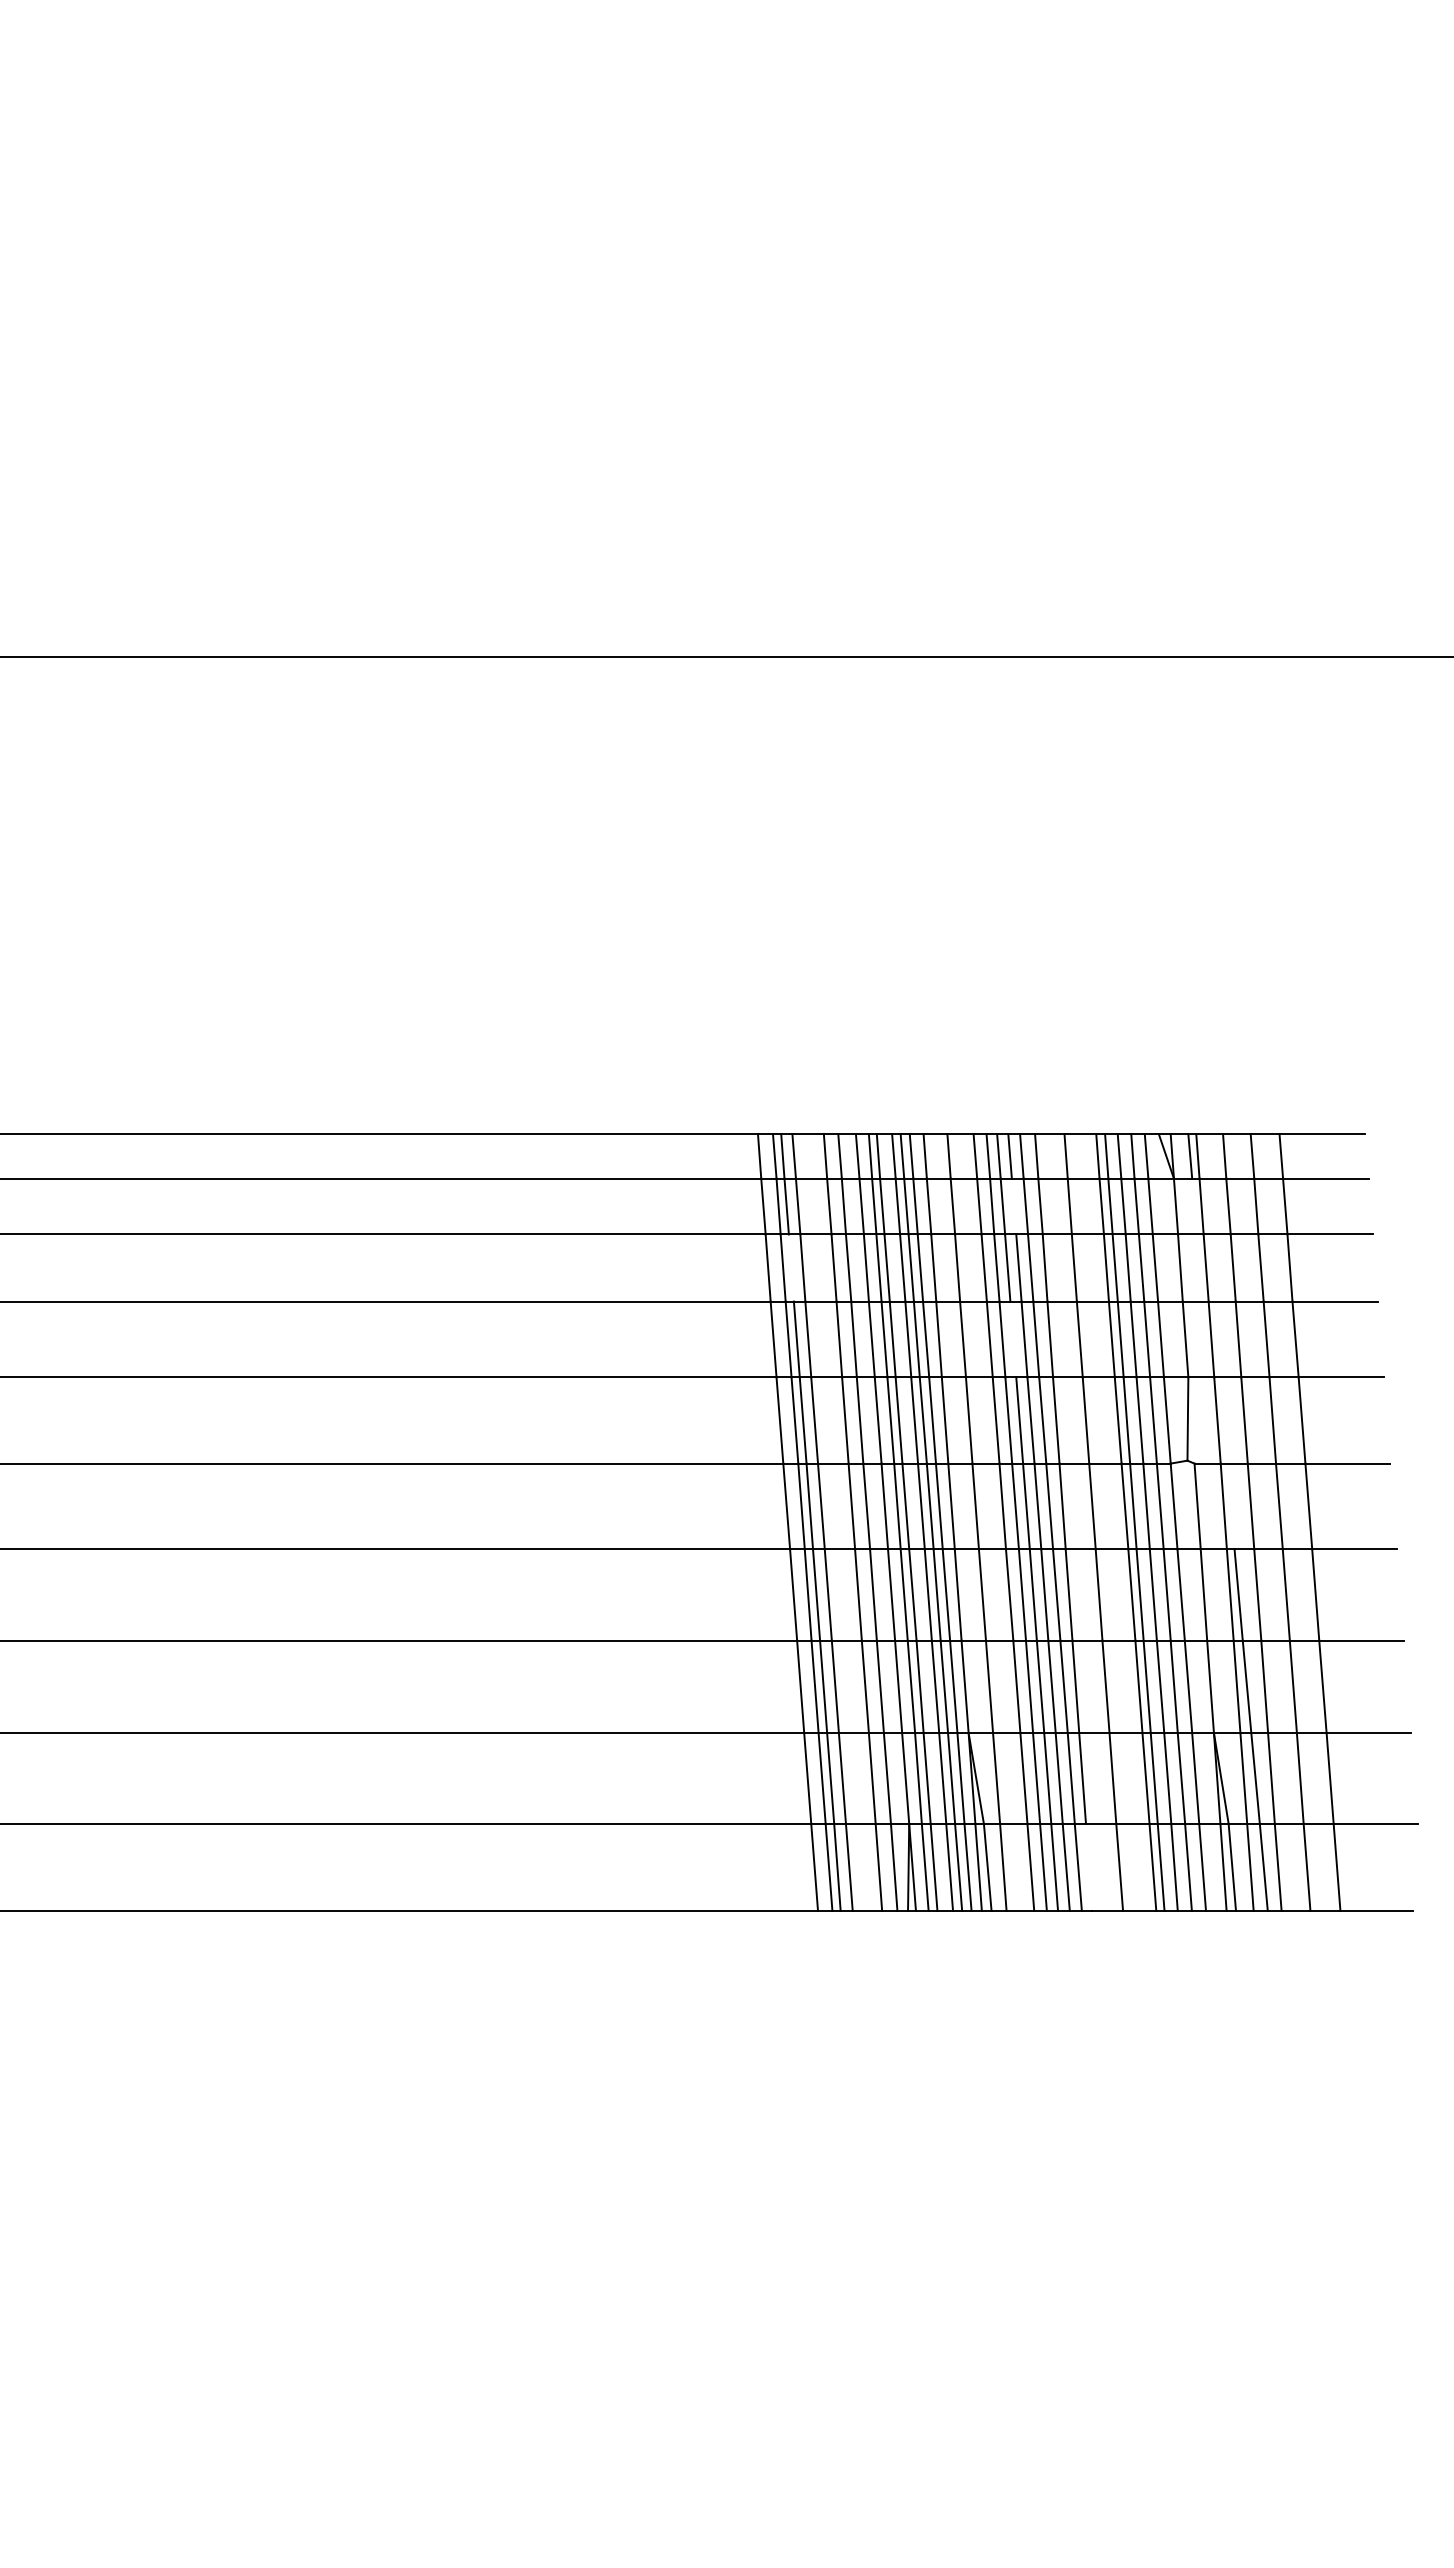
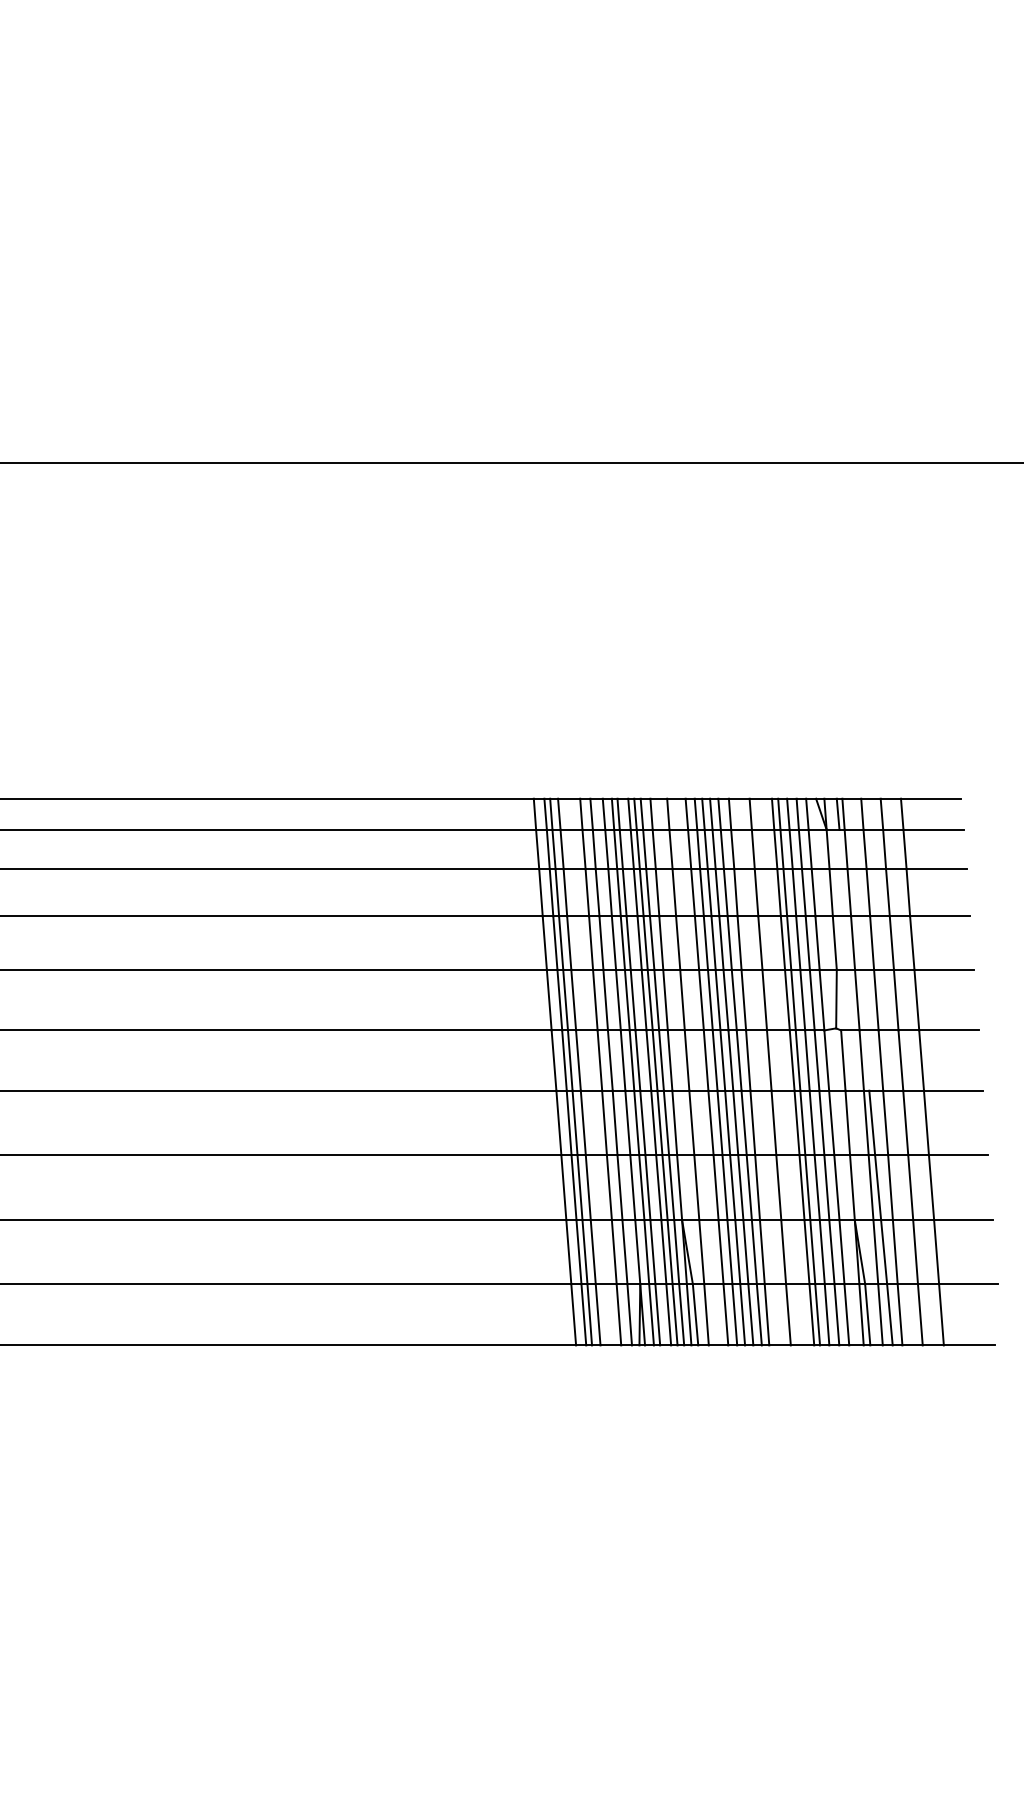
line: (1013, 1206) -> (713, 849), added
line: (790, 1267) -> (556, 892), added
line: (1013, 1339) -> (713, 943), added
line: (1088, 1867) -> (766, 1314), added

